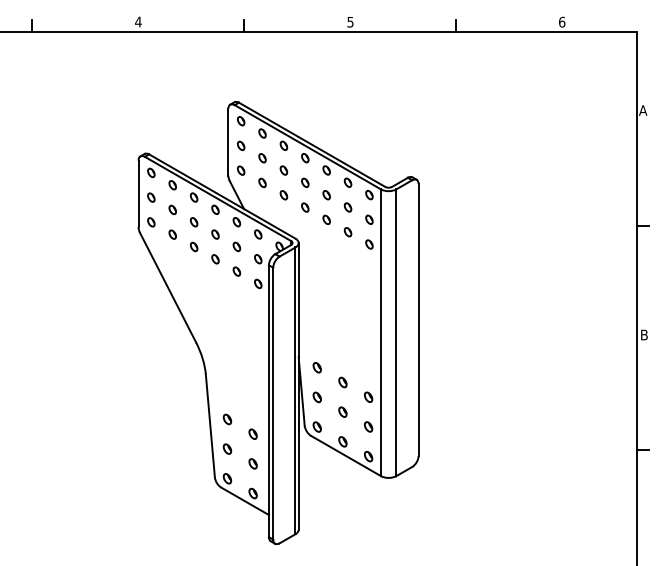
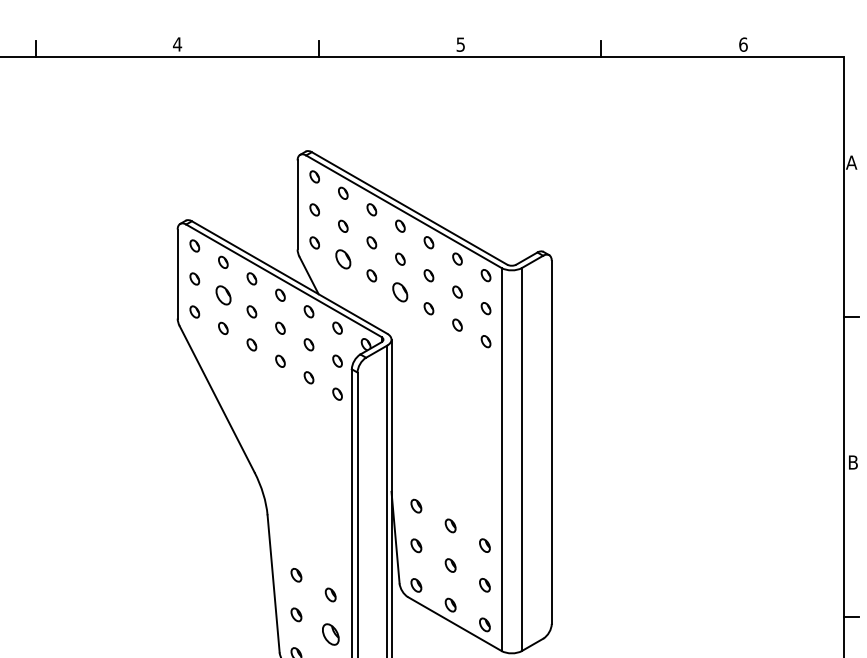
part: (262, 182) -> (343, 258), size x1.6
part: (305, 207) -> (400, 292), size x1.6
part: (172, 209) -> (223, 294), size x1.6
part: (252, 463) -> (329, 634), size x1.6

